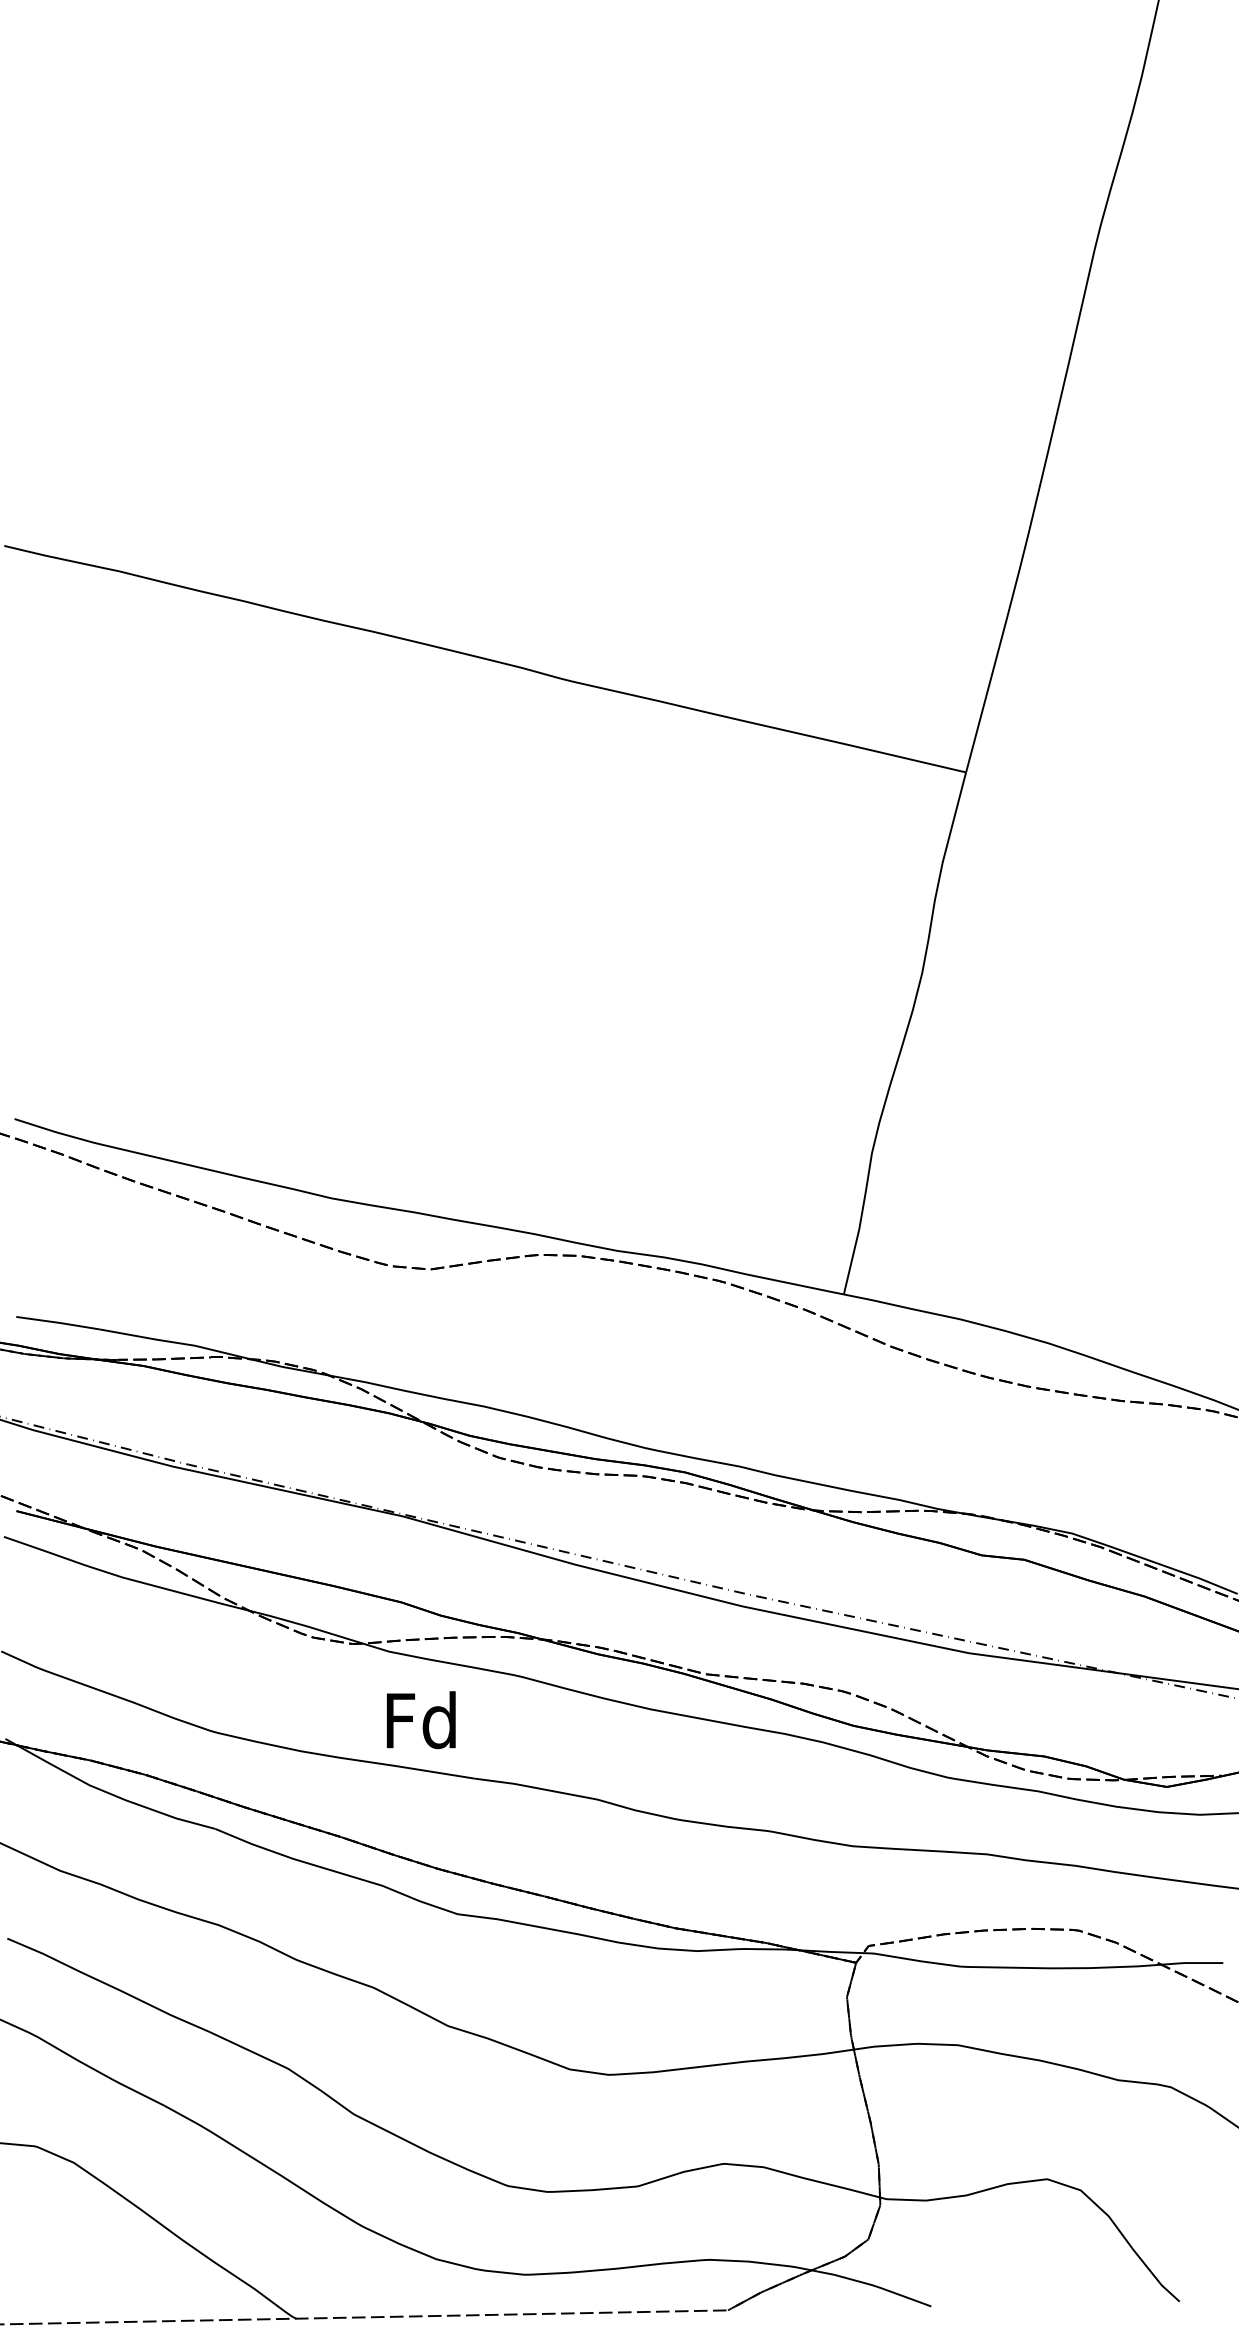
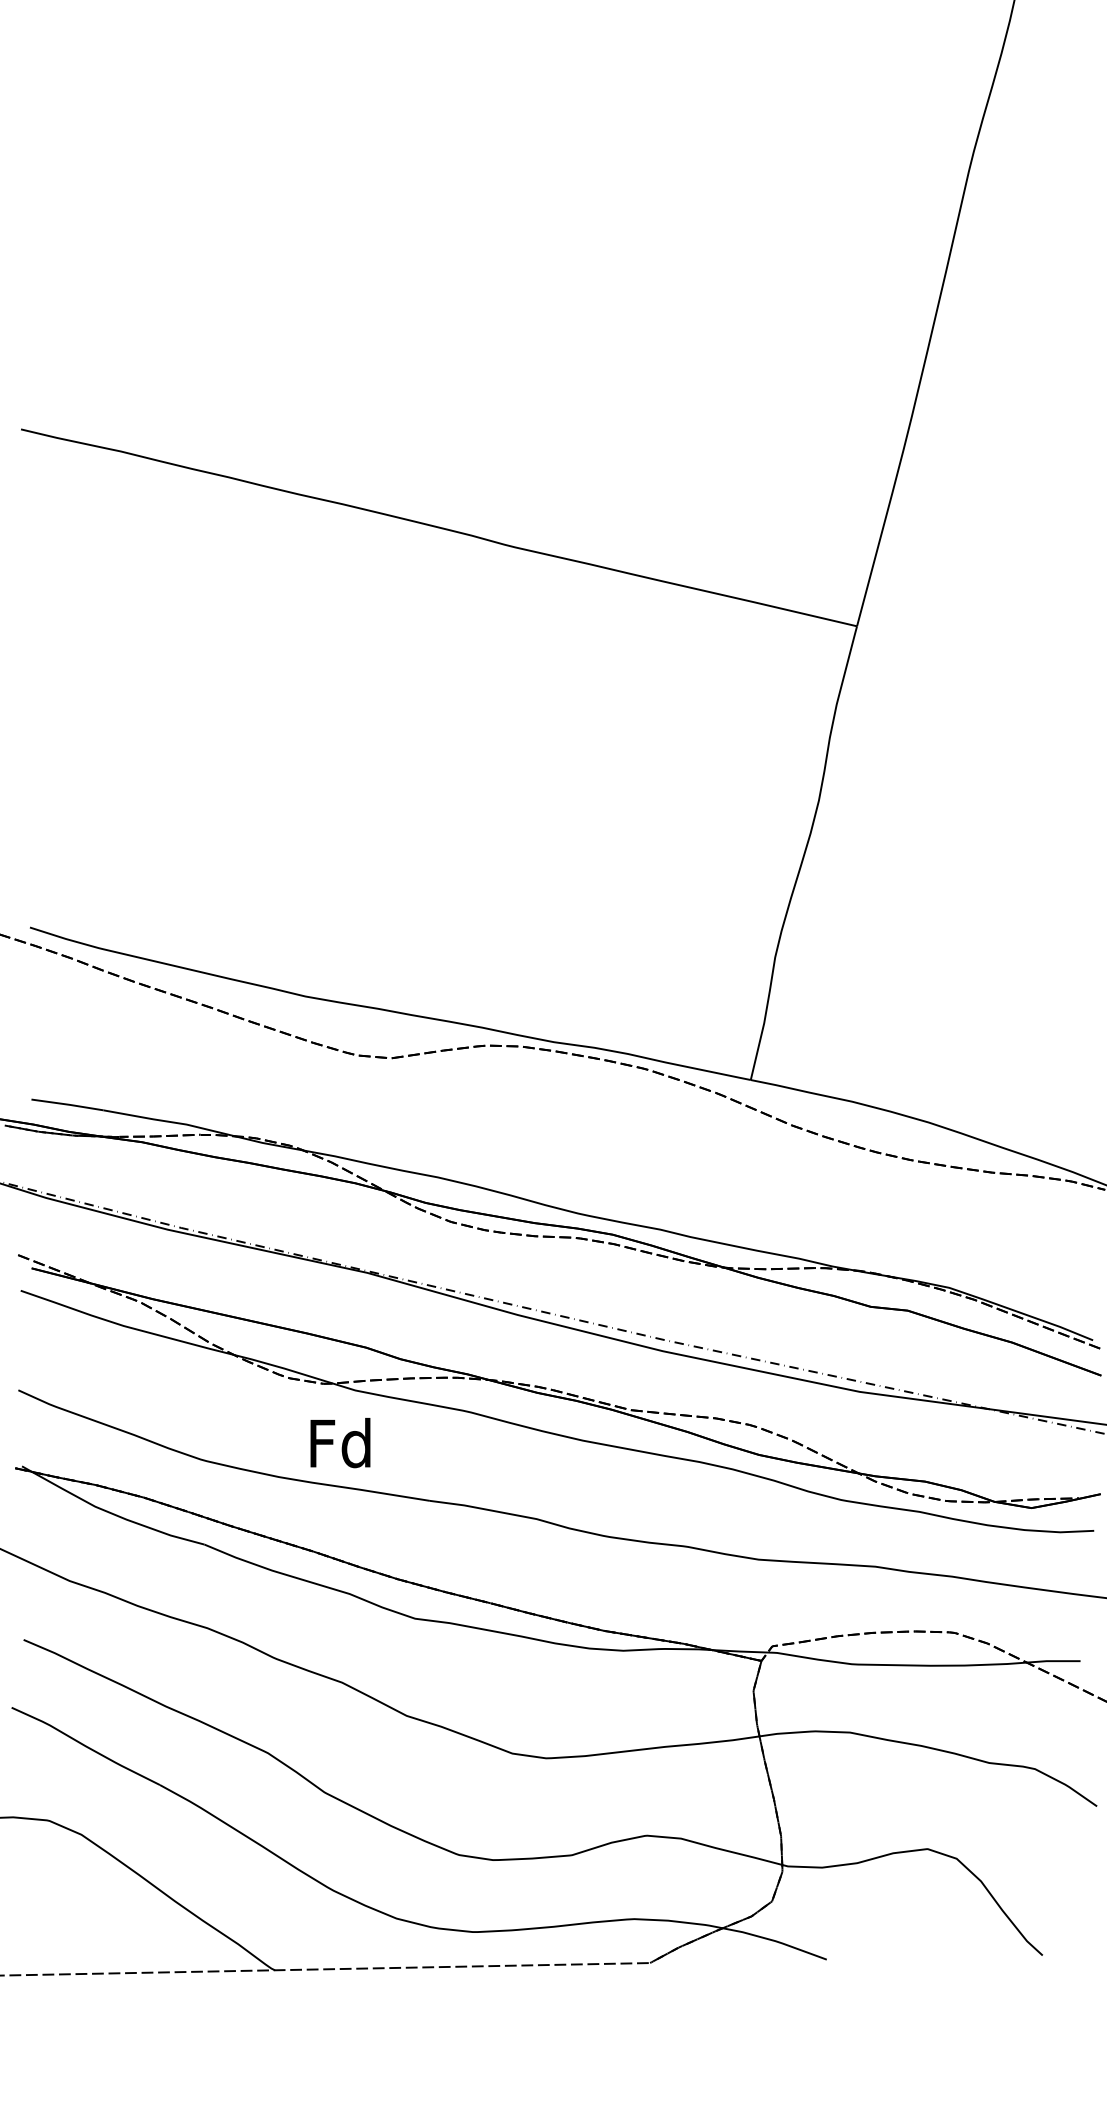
text: (421, 1720) -> (340, 1443), moved

